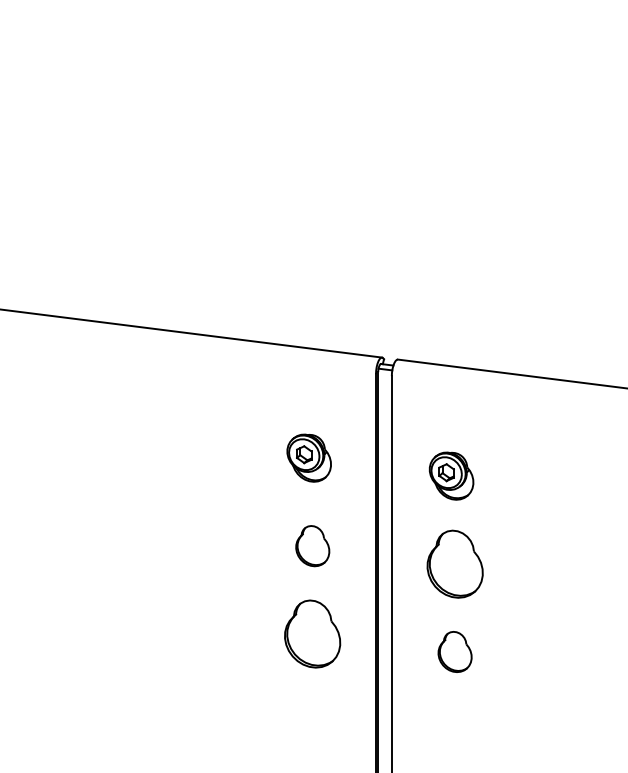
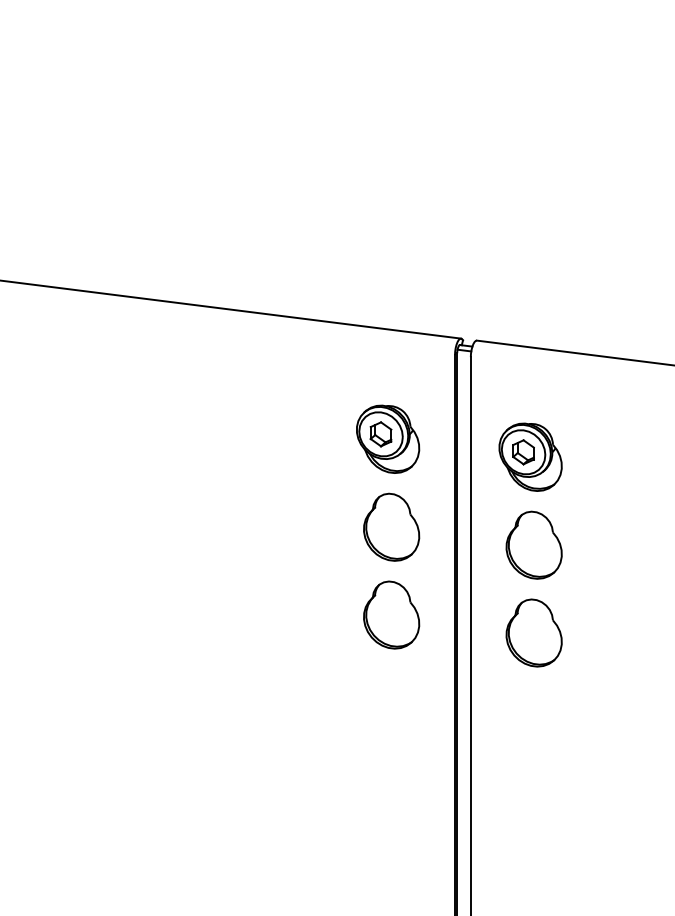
part: (309, 457) -> (388, 438), size x1.43
part: (451, 475) -> (530, 456), size x1.43
part: (312, 545) -> (391, 526), size x1.67
part: (454, 651) -> (533, 632), size x1.67

